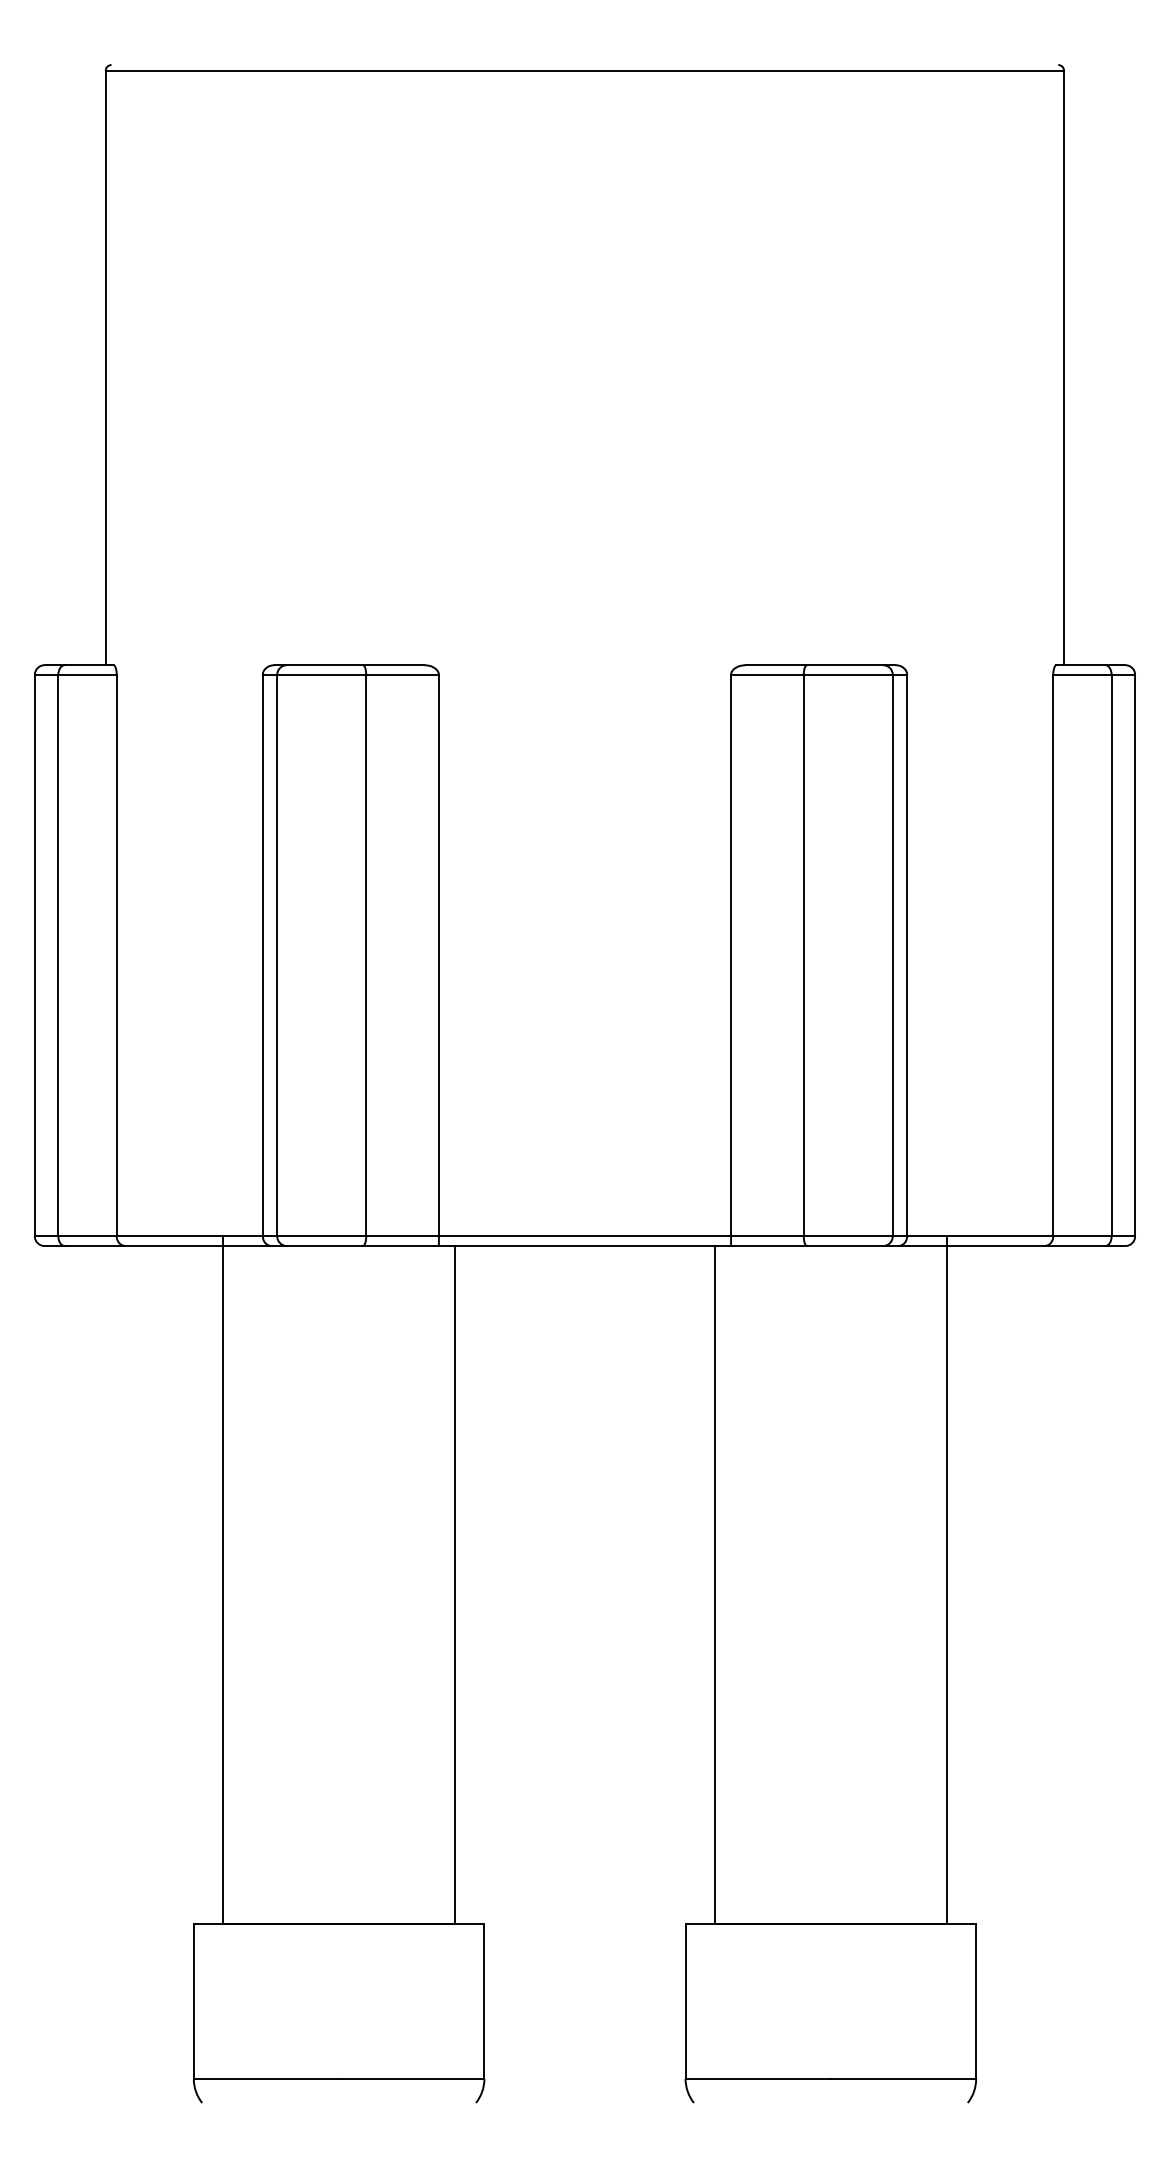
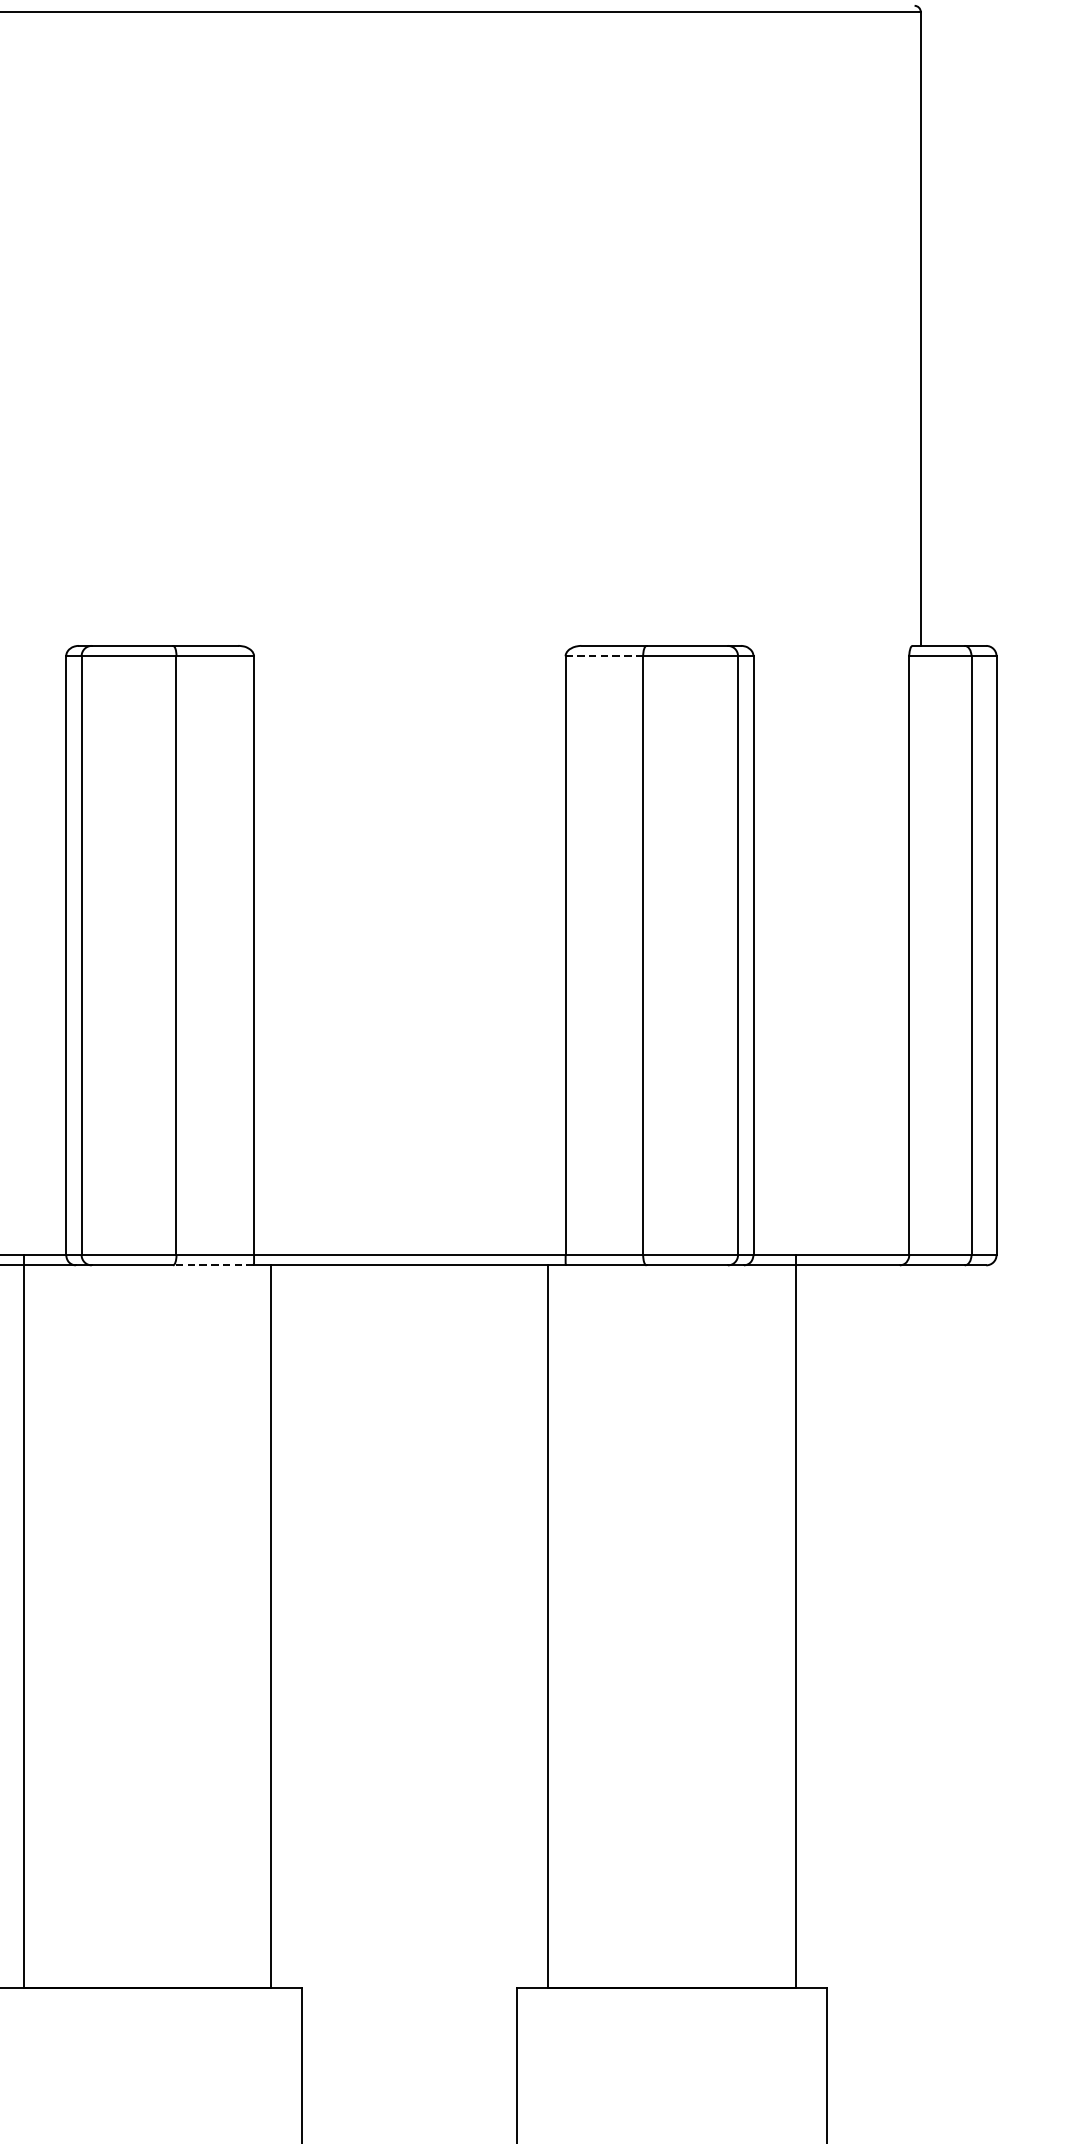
line: (766, 674) -> (603, 655), solid -> dashed
line: (400, 1246) -> (213, 1265), solid -> dashed

